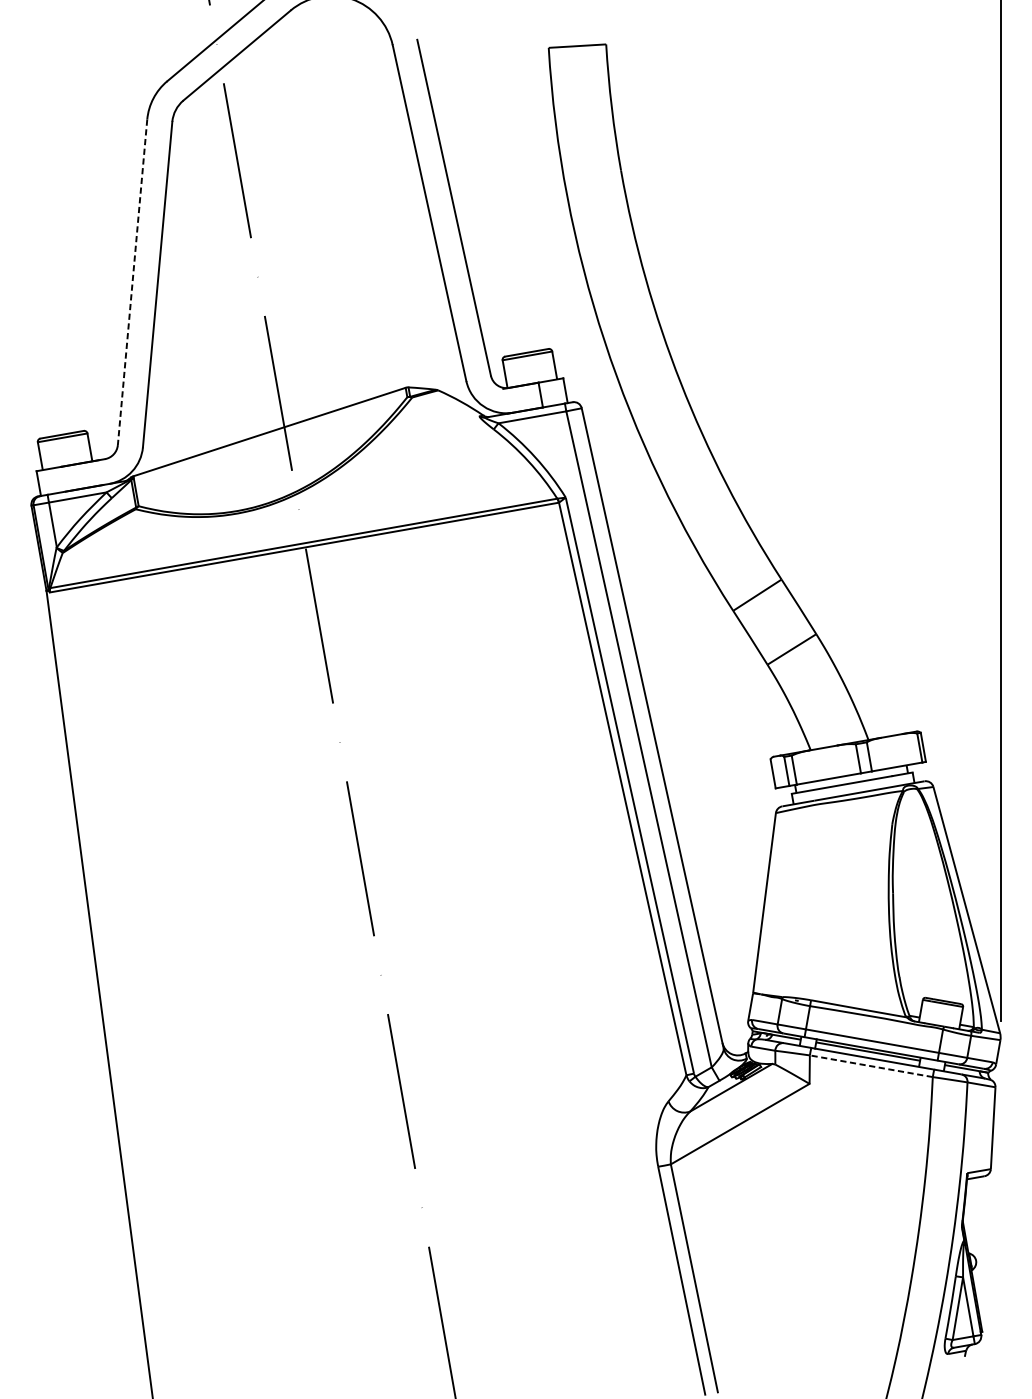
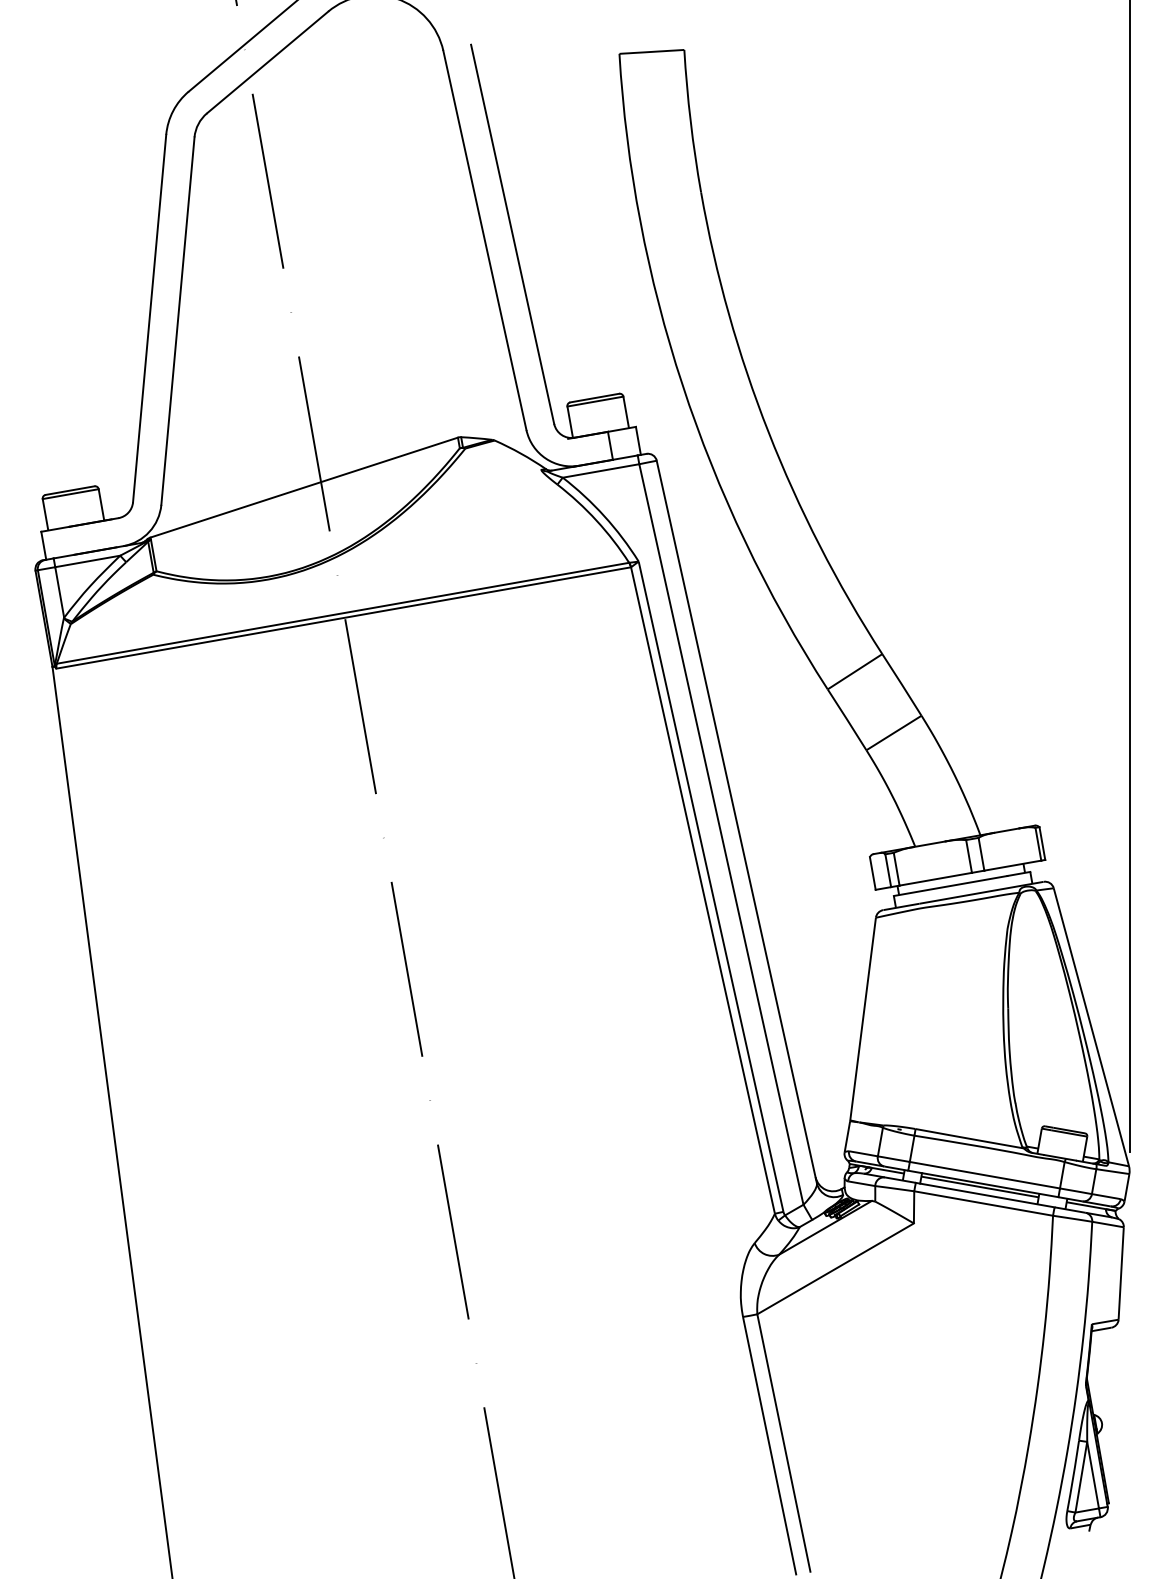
line: (132, 283) -> (149, 319), dashed -> solid
line: (871, 1066) -> (983, 1203), dashed -> solid

